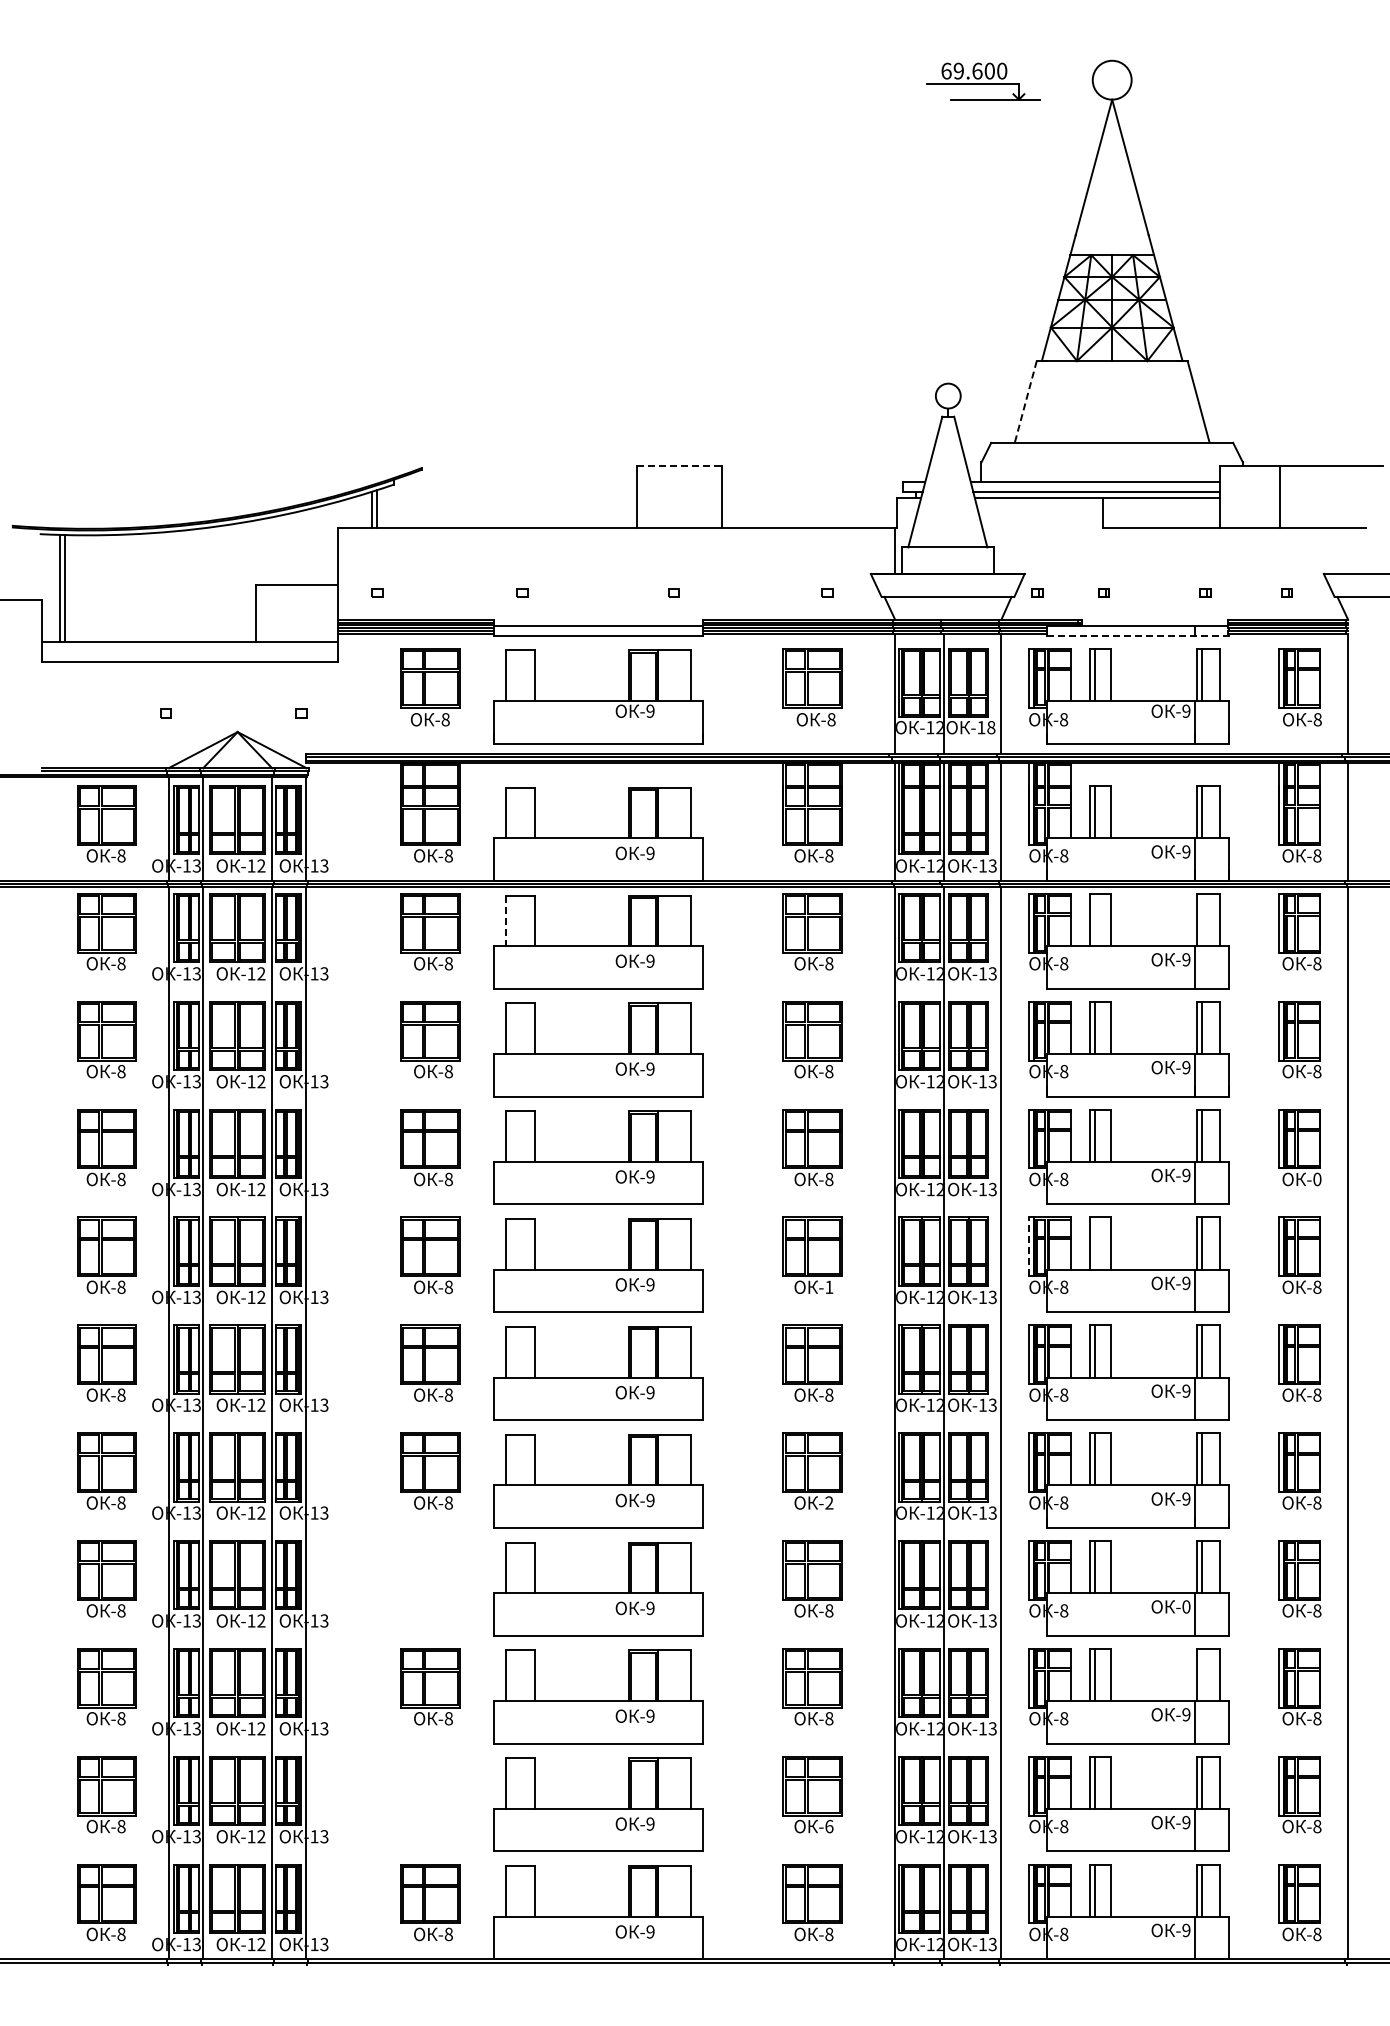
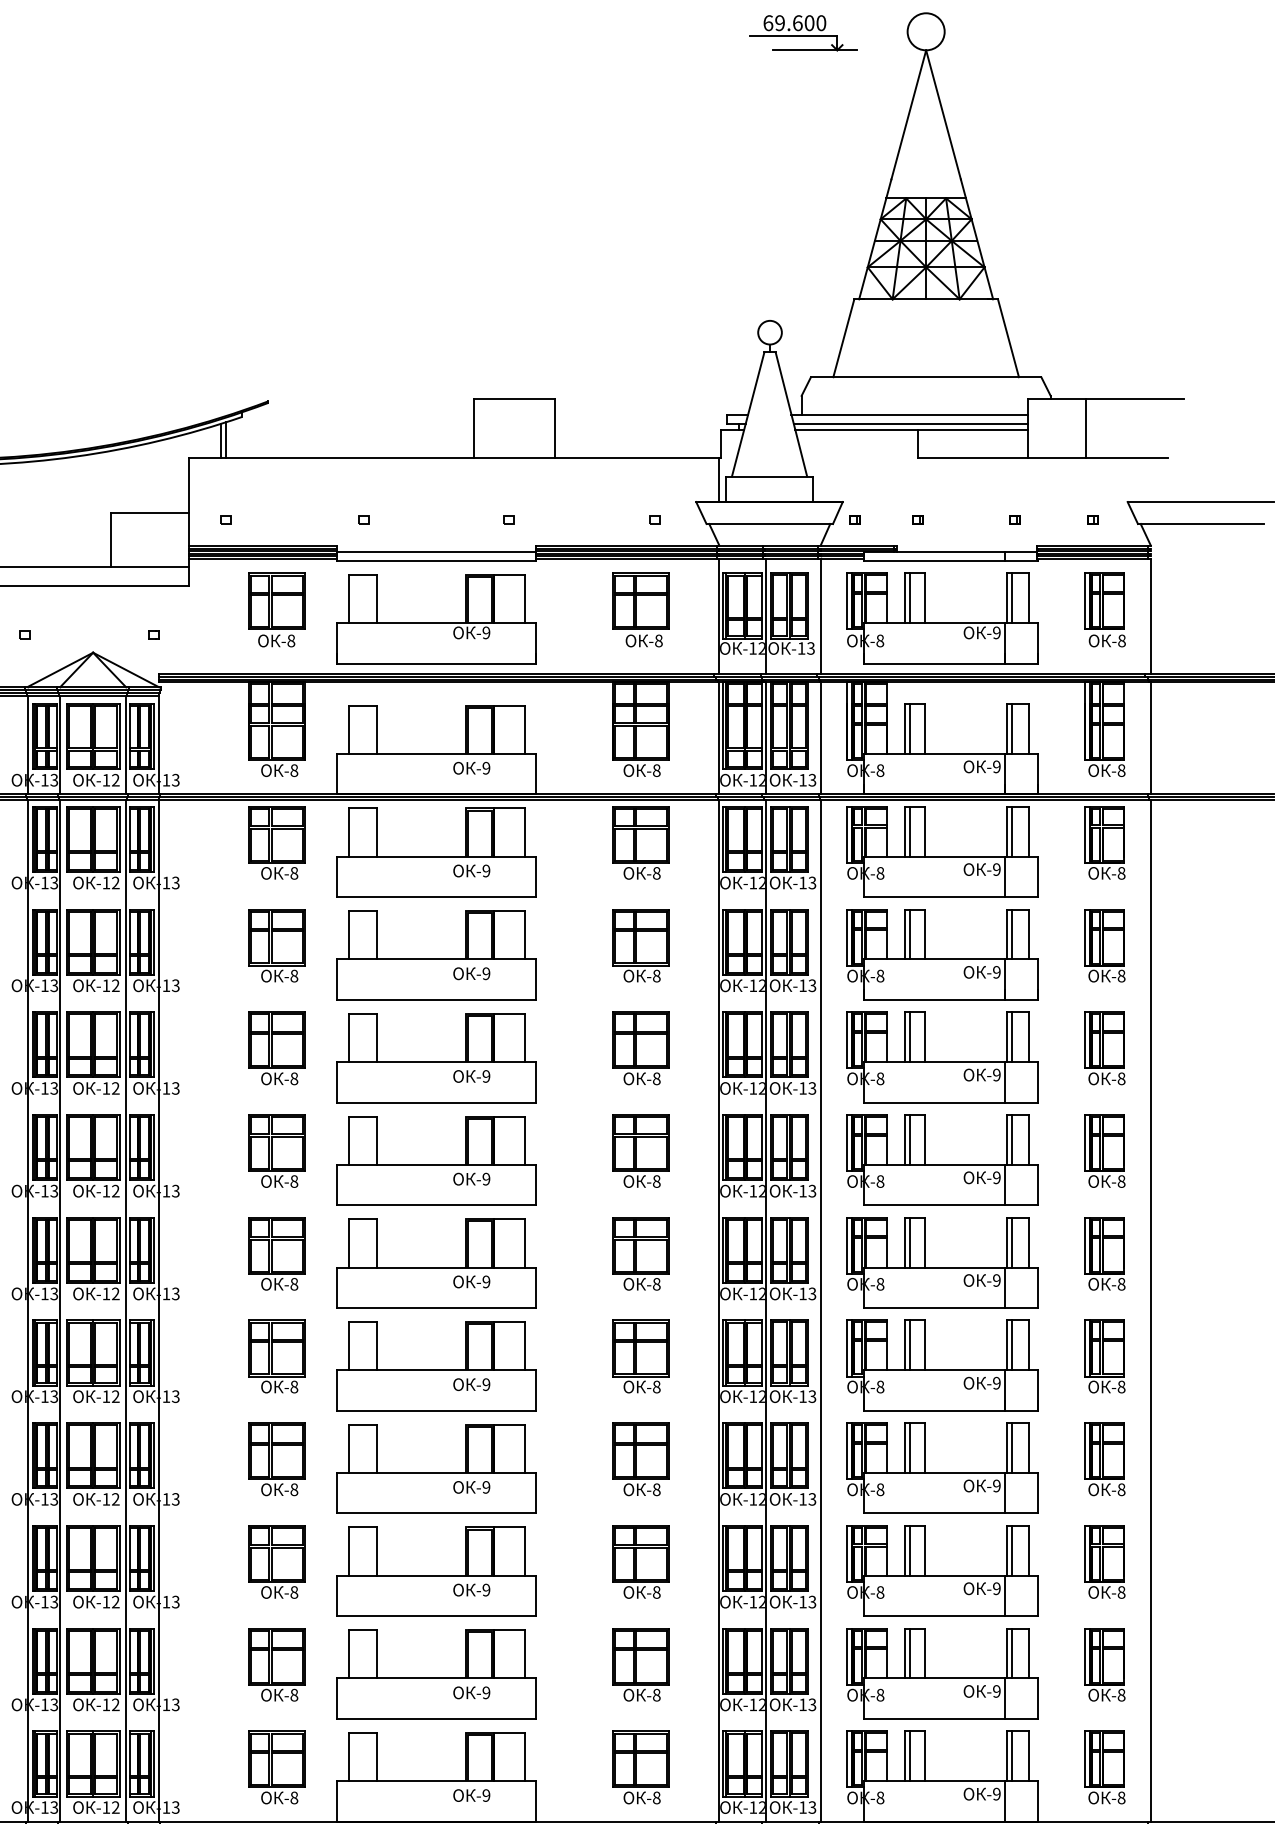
line: (1025, 402) -> (843, 338), dashed -> solid
line: (680, 465) -> (514, 398), dashed -> solid
line: (1138, 635) -> (951, 560), dashed -> solid
text: (991, 727) -> (811, 648), -18 -> -13
line: (1095, 919) -> (910, 831), added
line: (1202, 919) -> (1012, 831), added
line: (505, 921) -> (348, 833), dashed -> solid
text: (1317, 1179) -> (1121, 1078), -0 -> -8
line: (1095, 1243) -> (910, 1139), added
line: (1029, 1246) -> (847, 1142), dashed -> solid
text: (829, 1286) -> (656, 1180), -1 -> -8
text: (829, 1502) -> (656, 1386), -2 -> -8
part: (430, 1578) -> (276, 1458), added
text: (1186, 1606) -> (996, 1485), -0 -> -9
line: (1202, 1674) -> (1012, 1550), added
part: (430, 1794) -> (276, 1664), added
text: (829, 1826) -> (656, 1695), -6 -> -8

